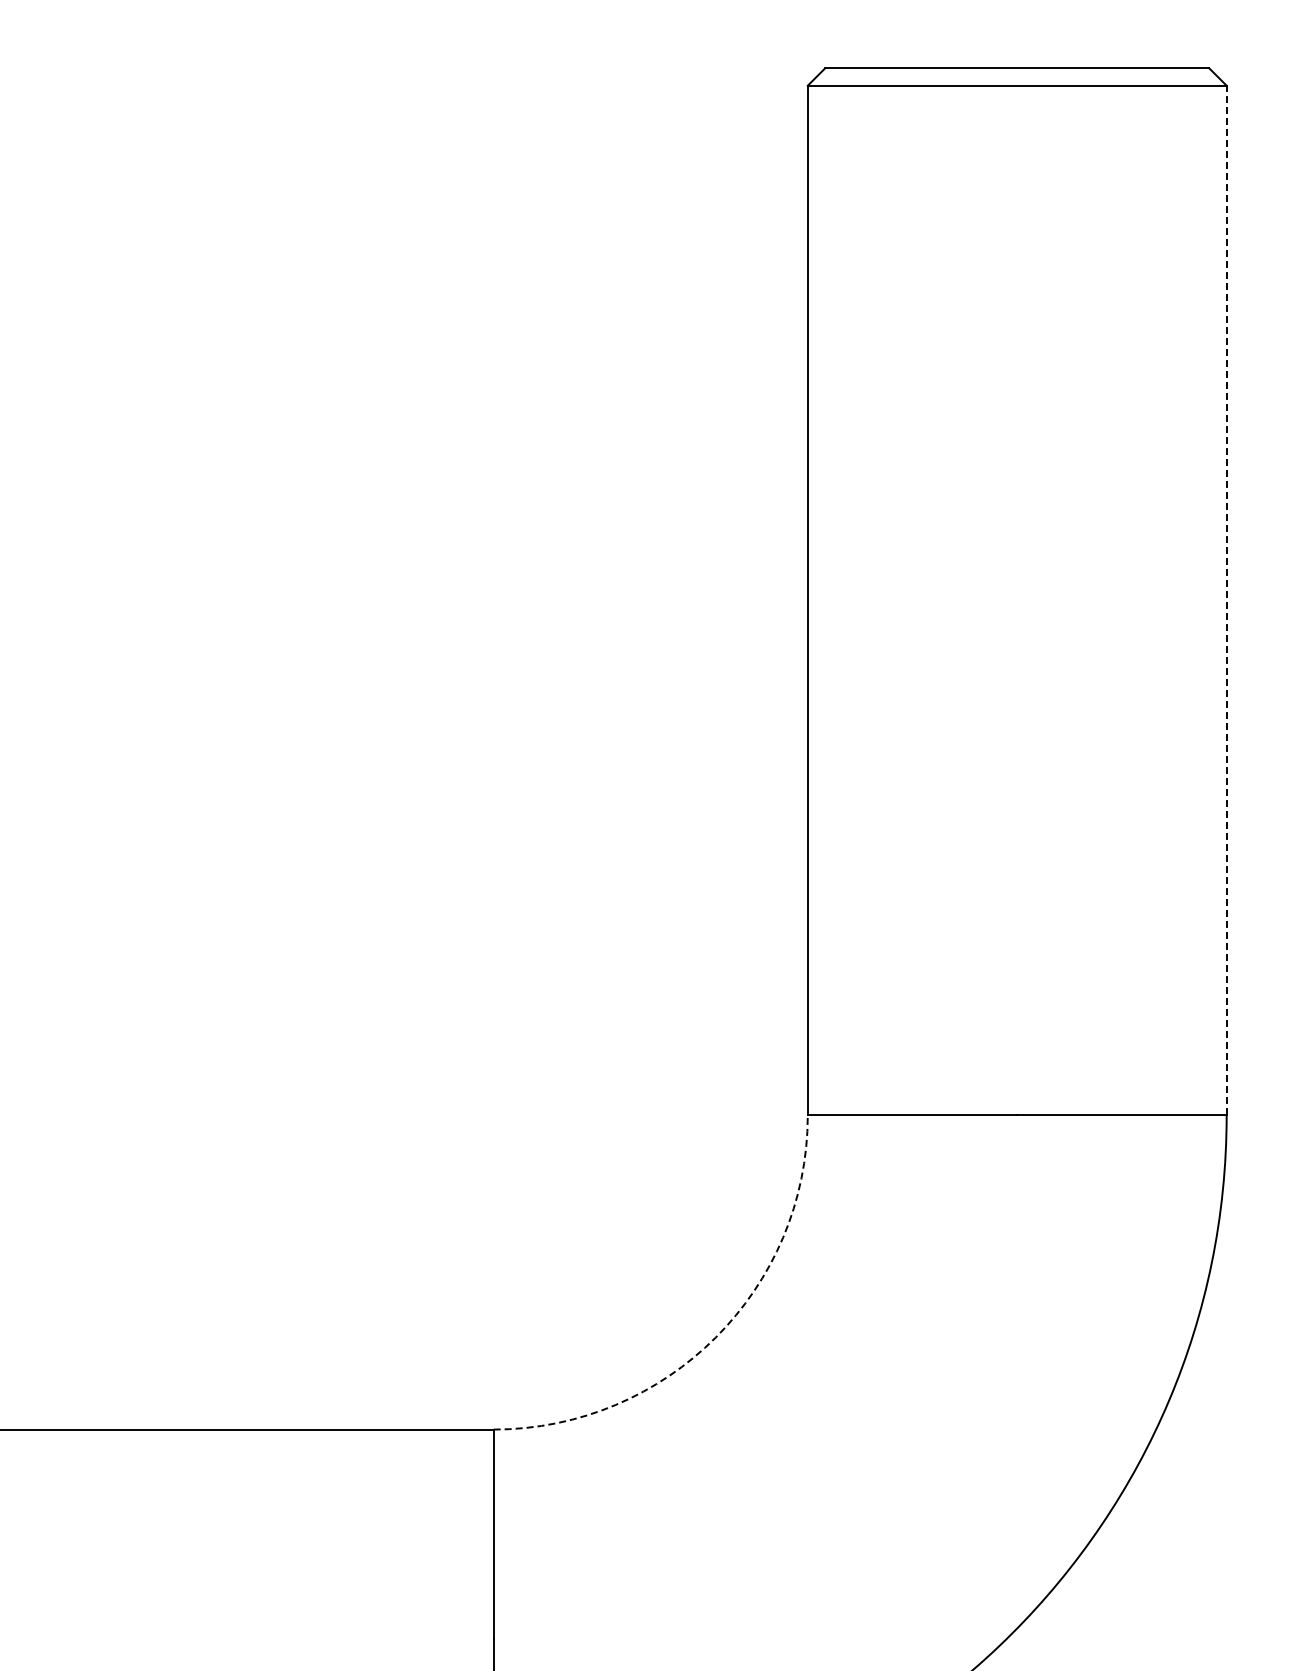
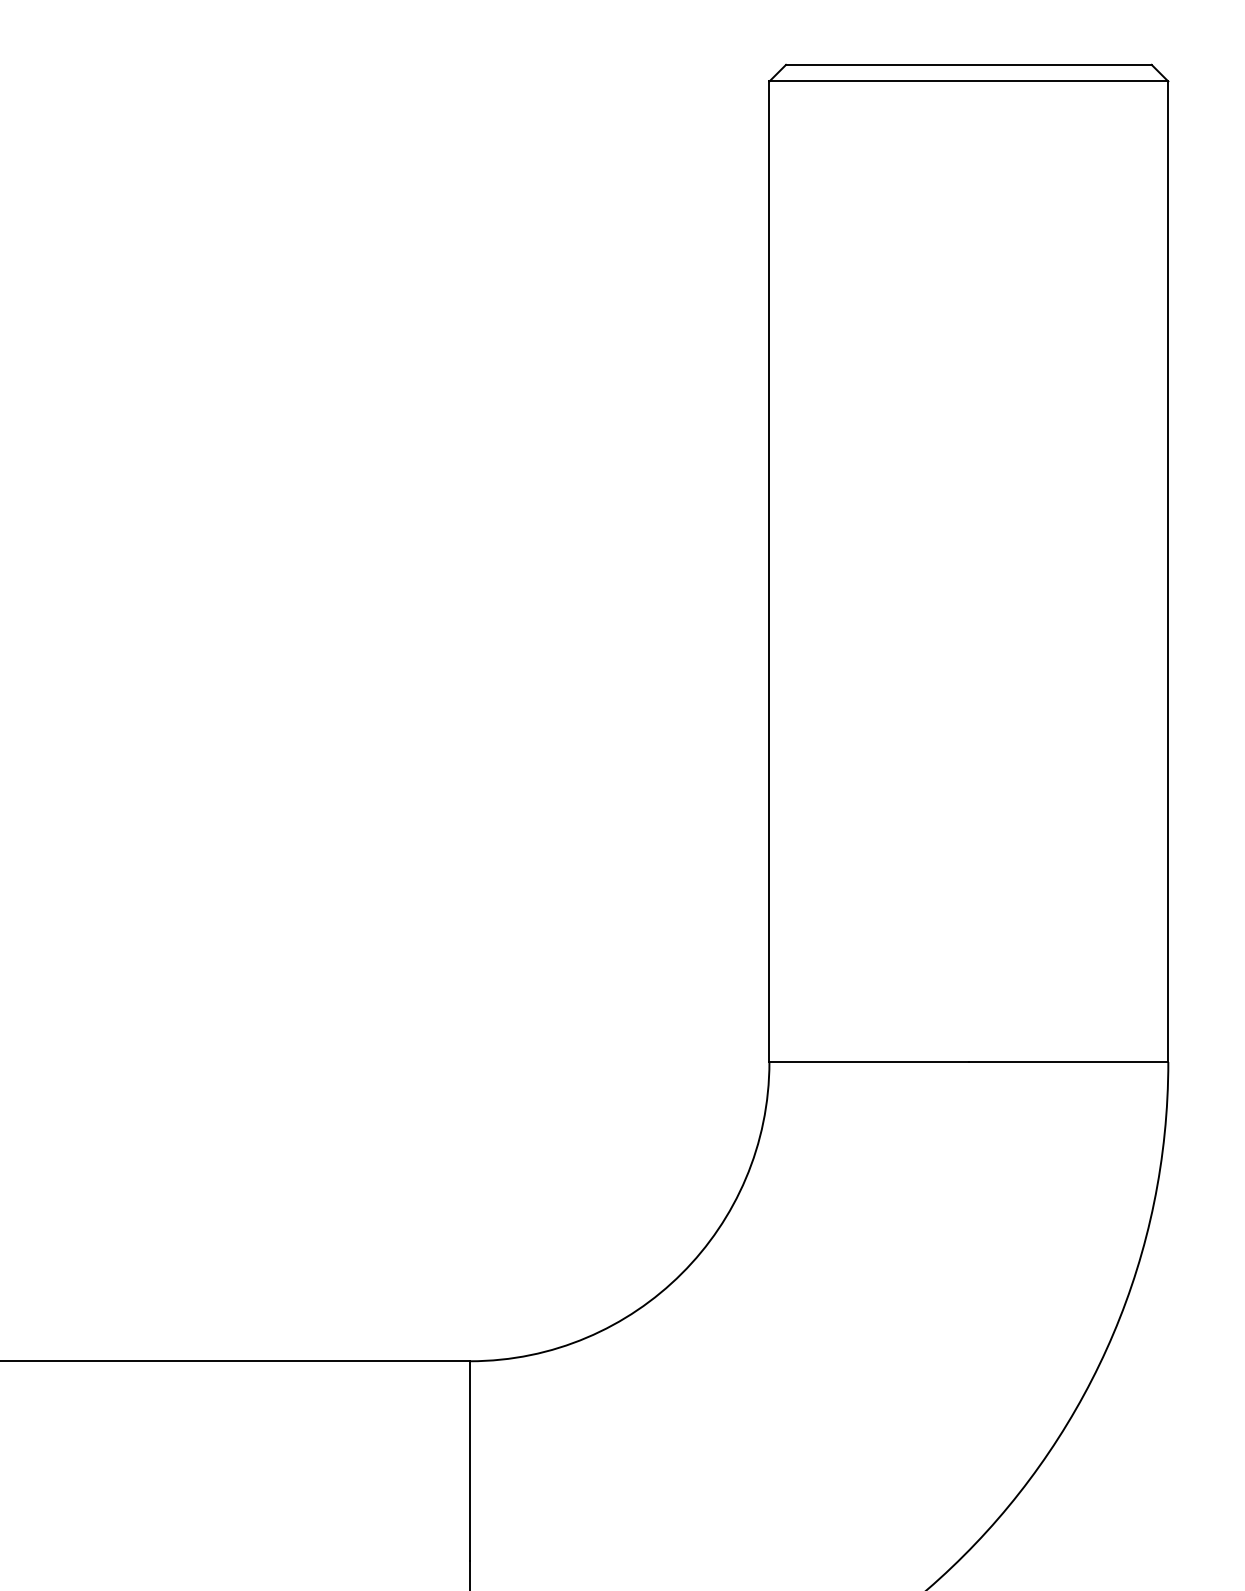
line: (1226, 600) -> (1168, 571), dashed -> solid
arc: (715, 1337) -> (681, 1273), dashed -> solid

